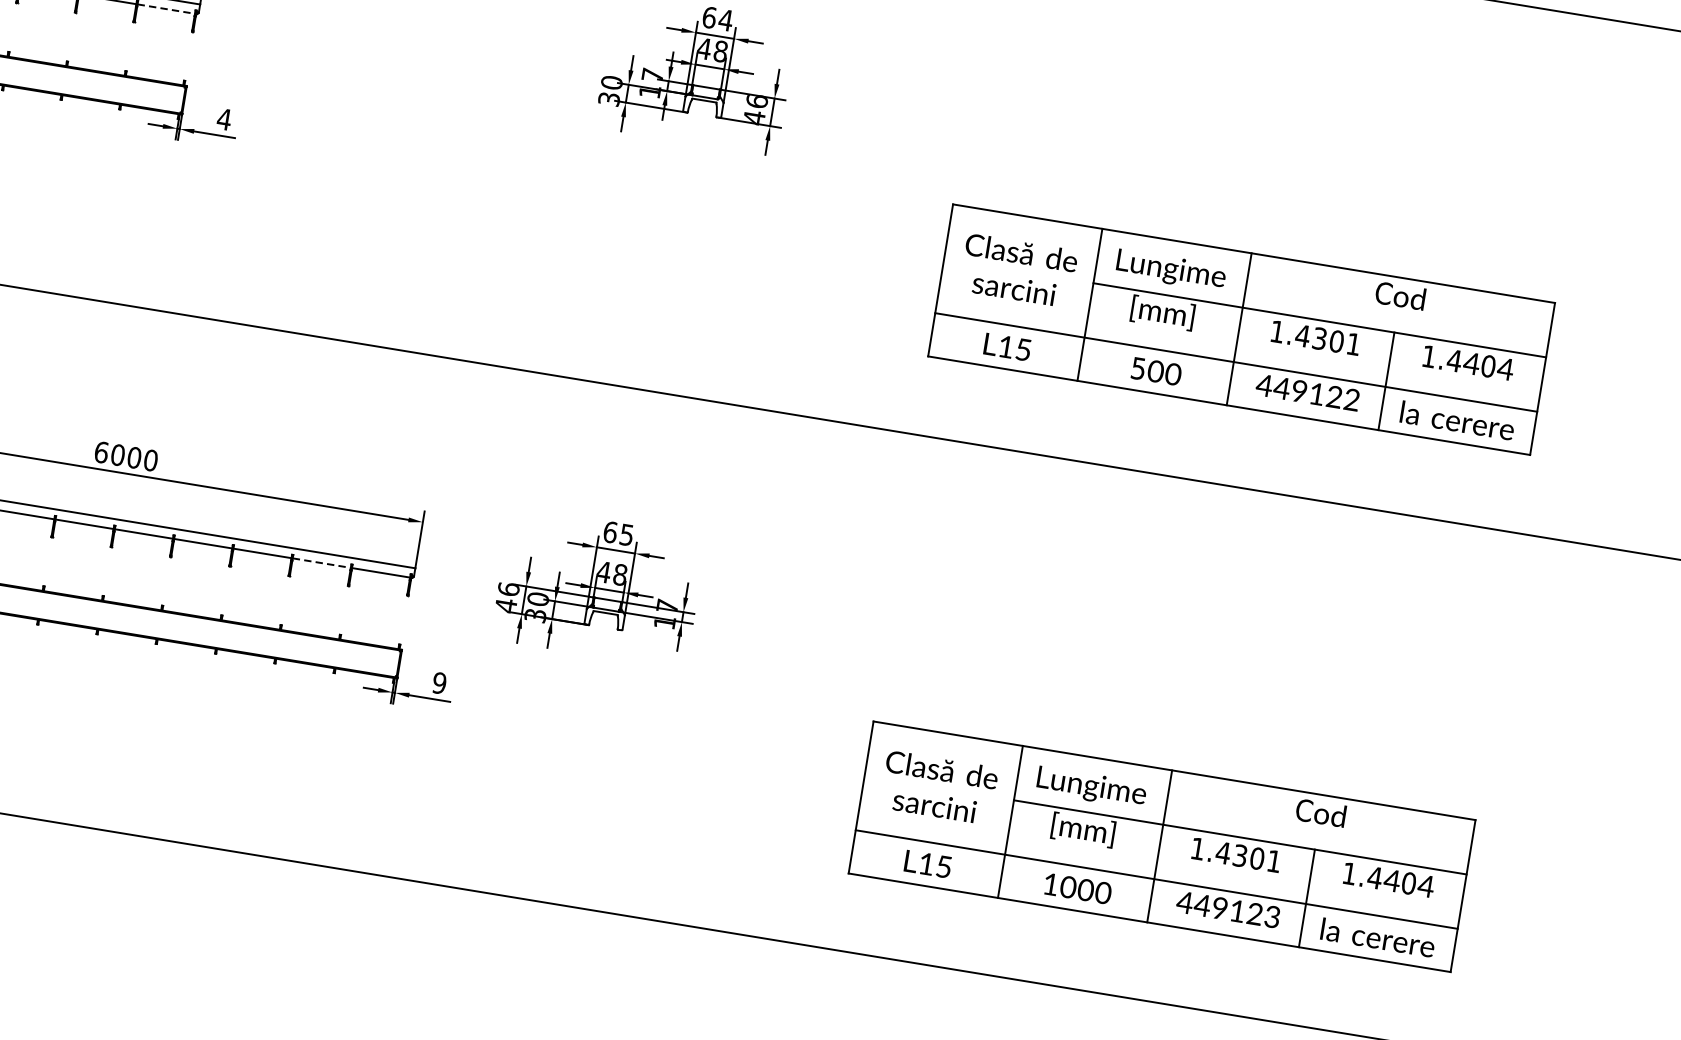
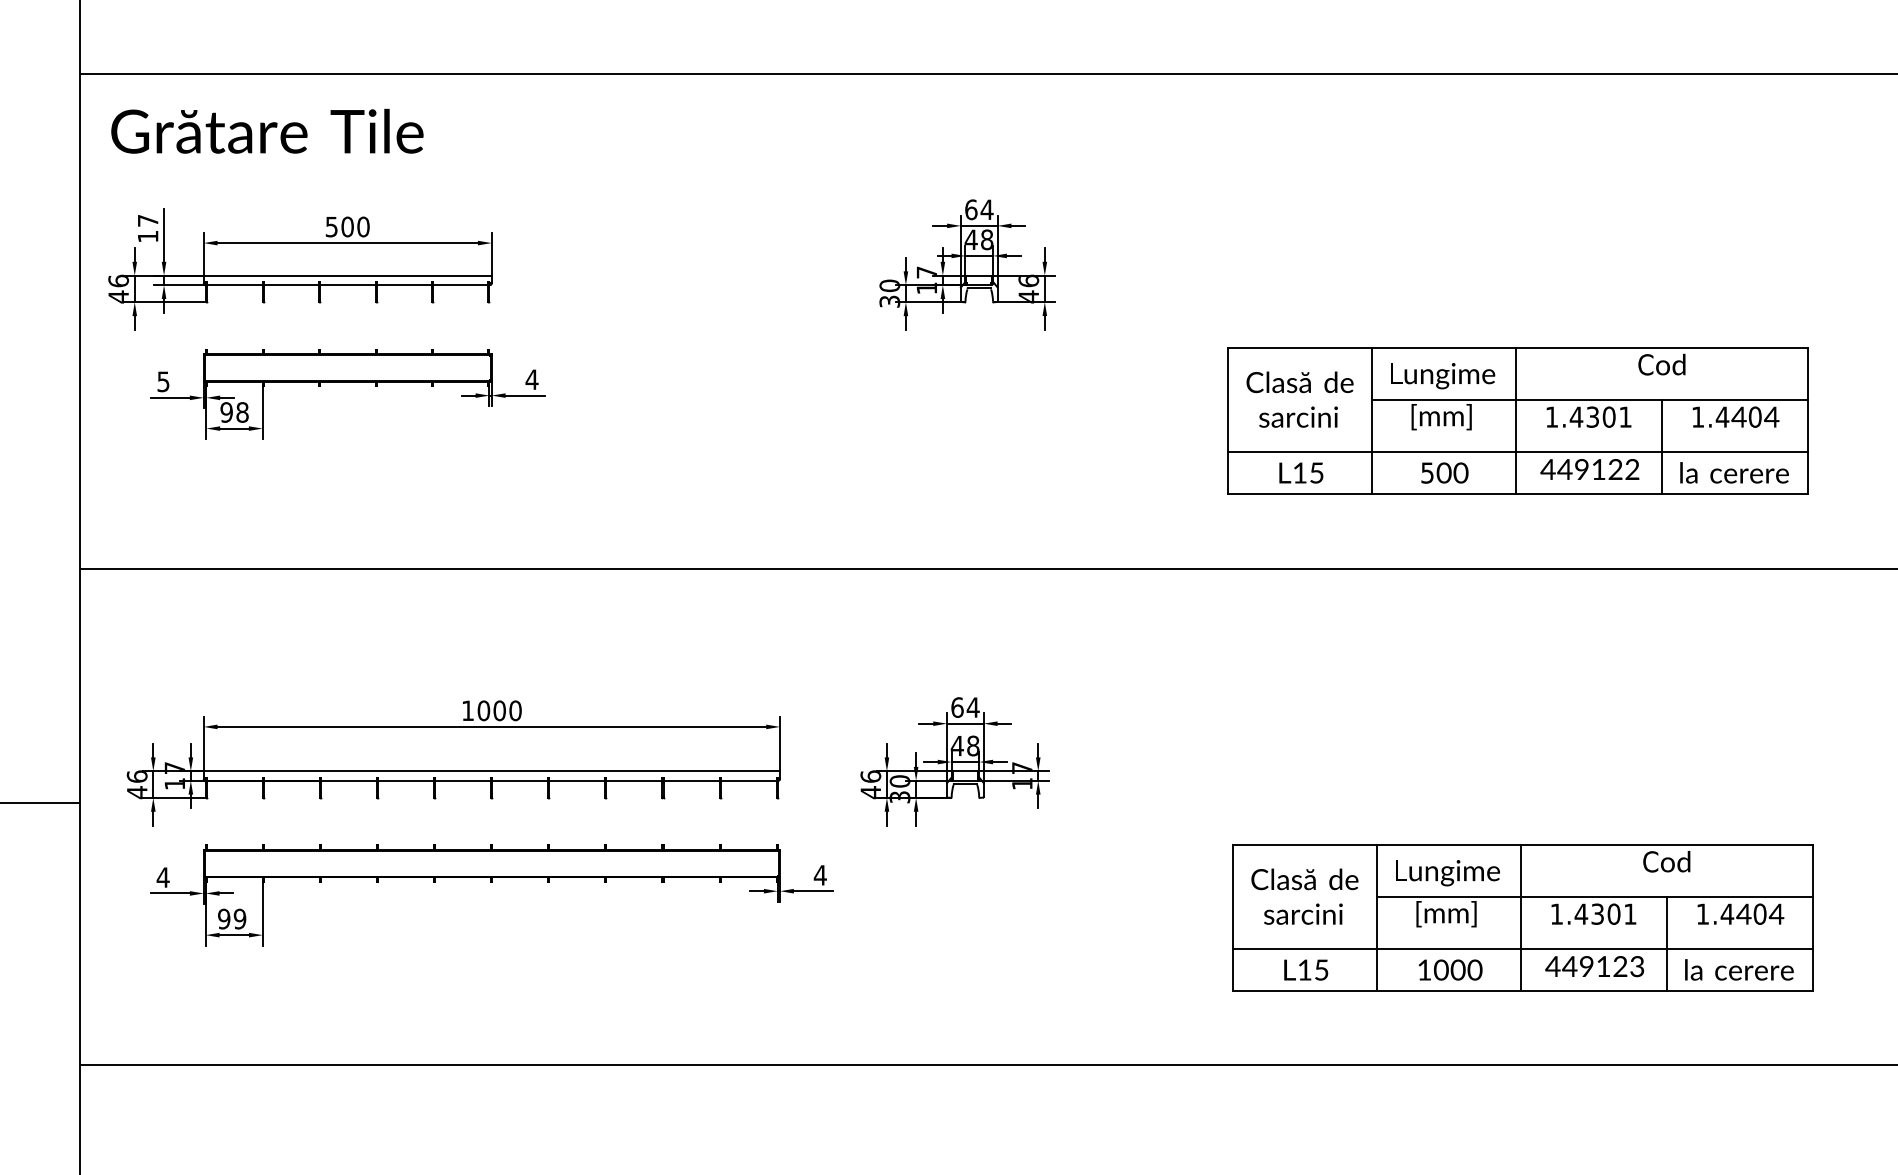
line: (166, 9) -> (460, 285), dashed -> solid
text: (102, 452) -> (468, 710), 6000 -> 1000
text: (626, 534) -> (972, 707), 65 -> 64
line: (321, 562) -> (691, 780), dashed -> solid
text: (438, 683) -> (819, 875), 9 -> 4

